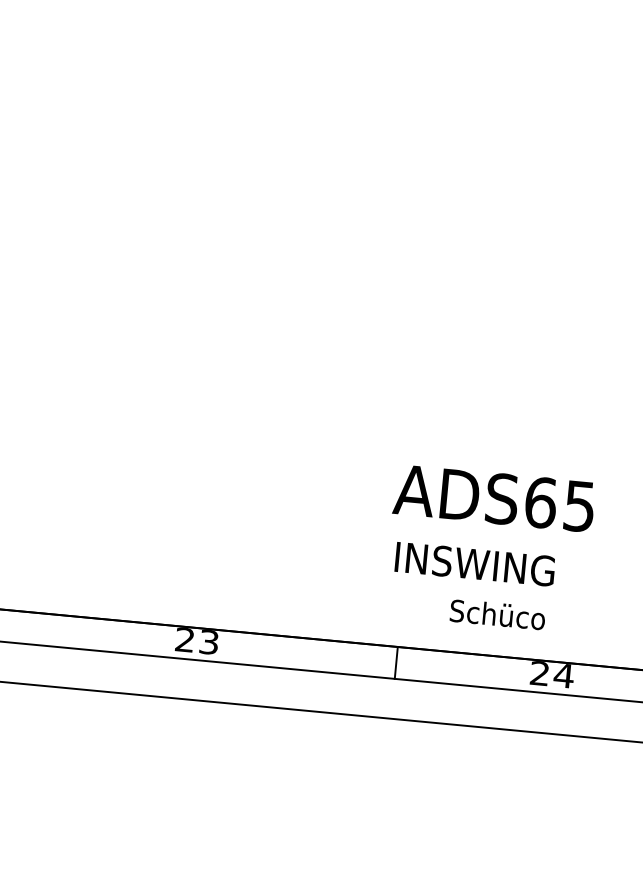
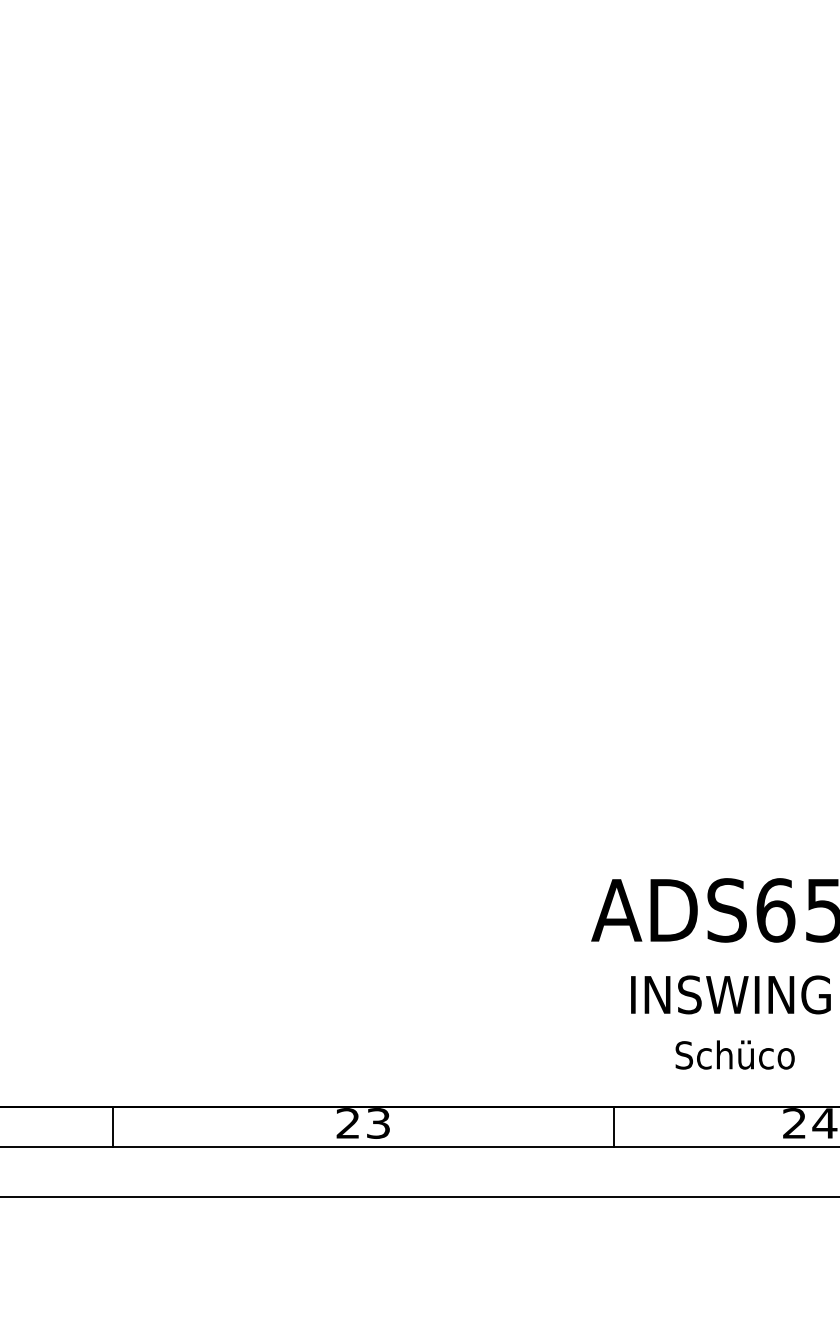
text: (474, 563) -> (730, 994), moved

